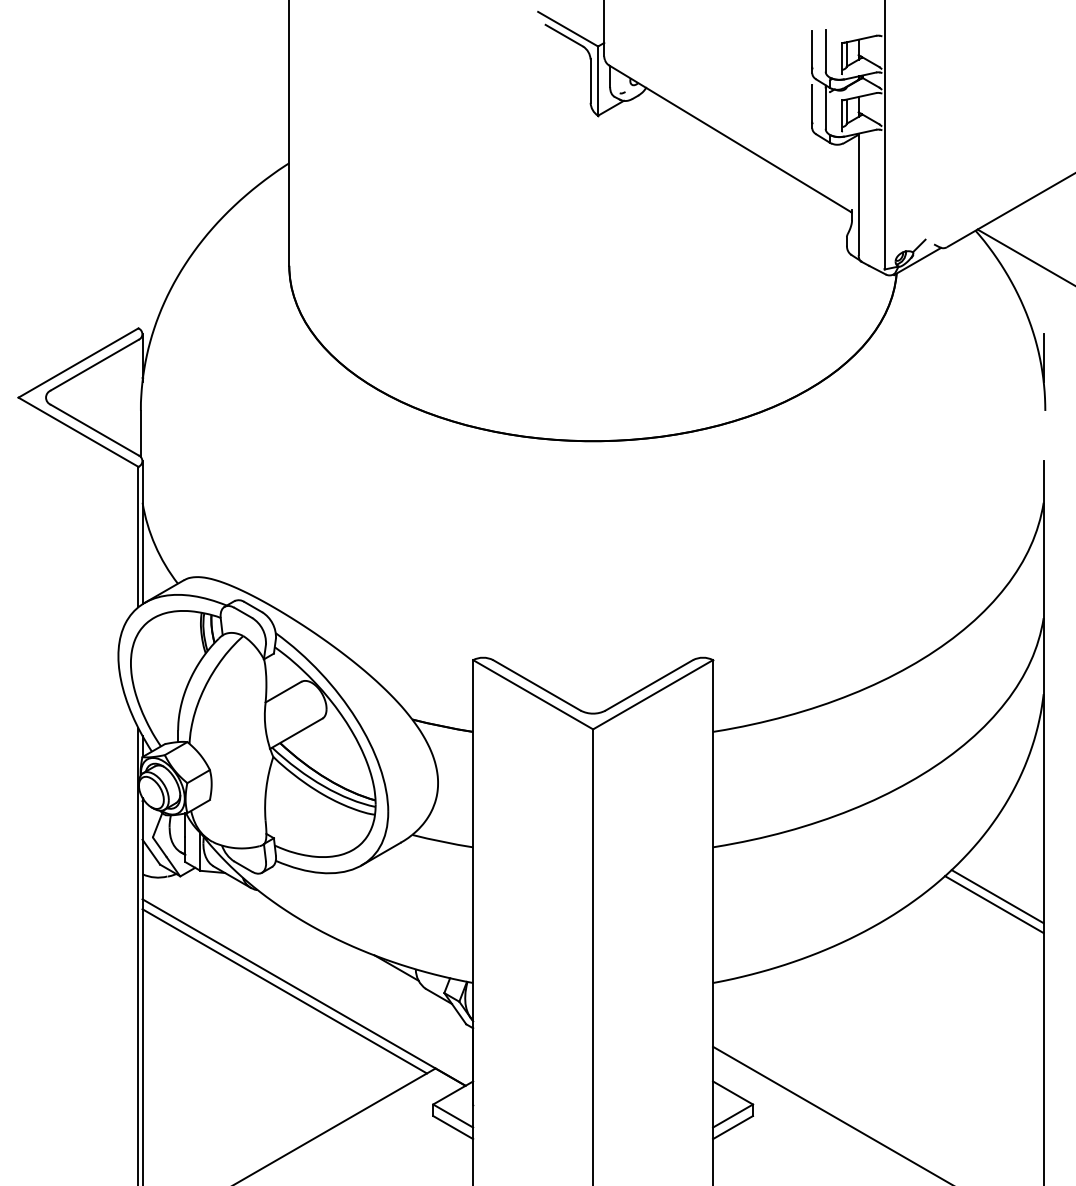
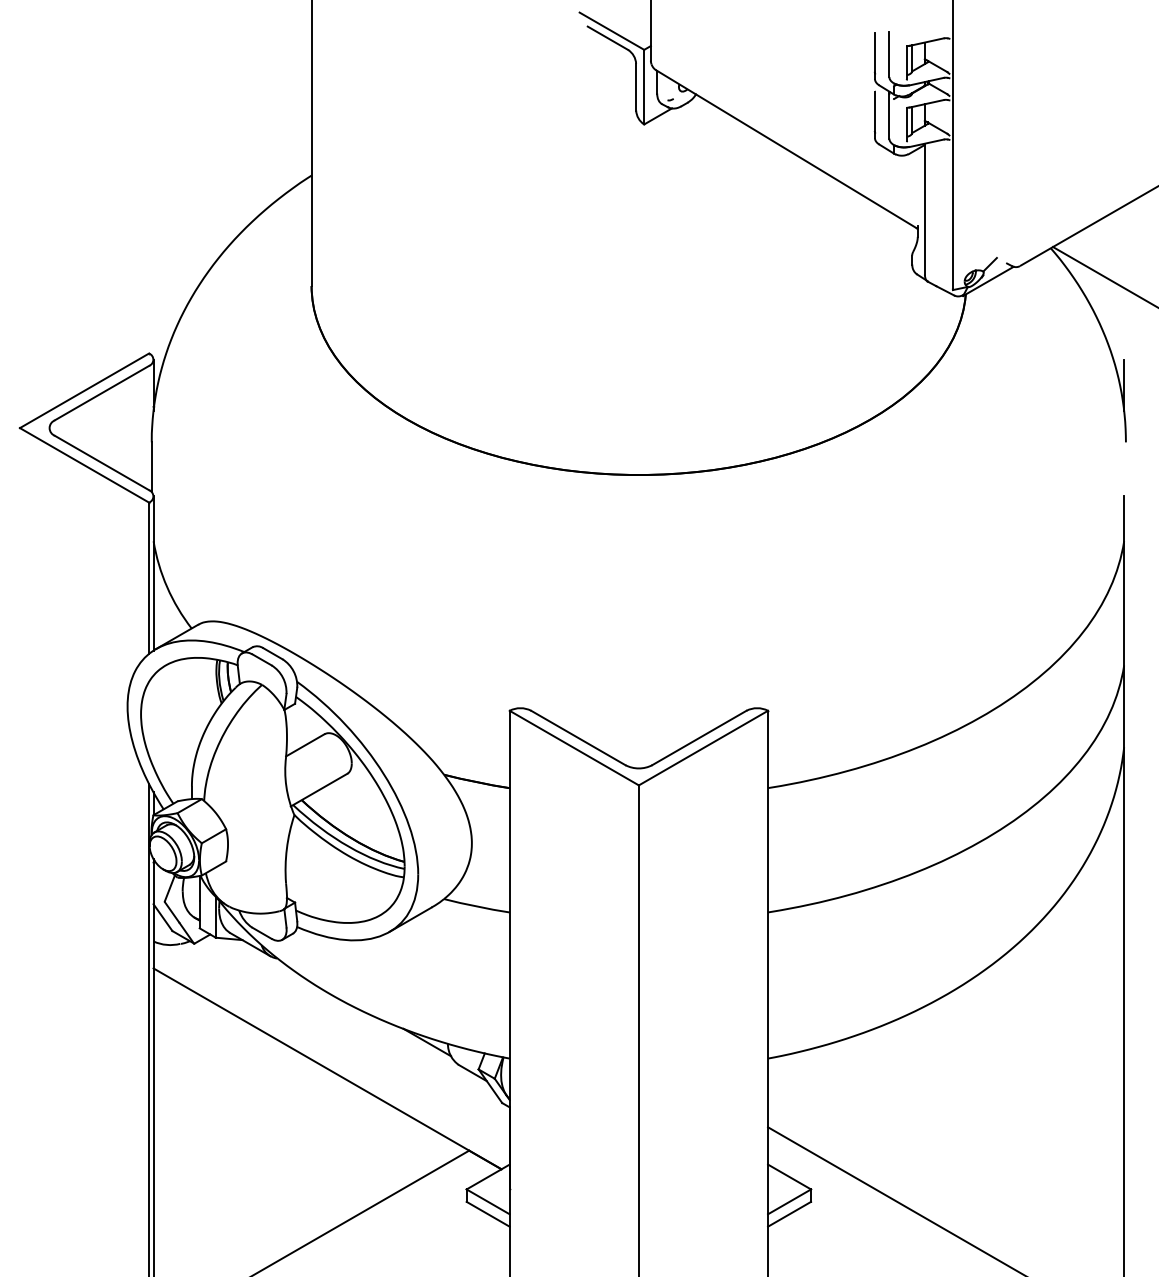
line: (997, 896) -> (1074, 965), removed
line: (993, 904) -> (1070, 974), removed
line: (284, 991) -> (306, 1067), removed

